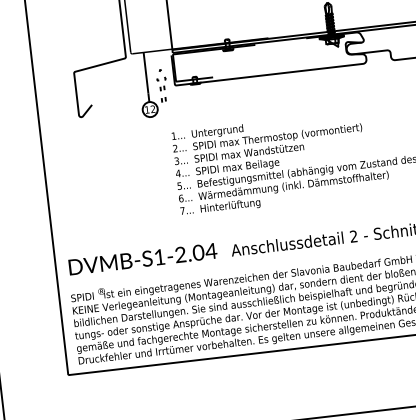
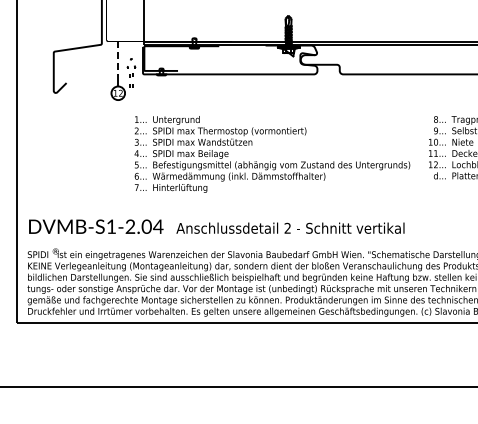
line: (146, 72) -> (118, 59), solid -> dashed

